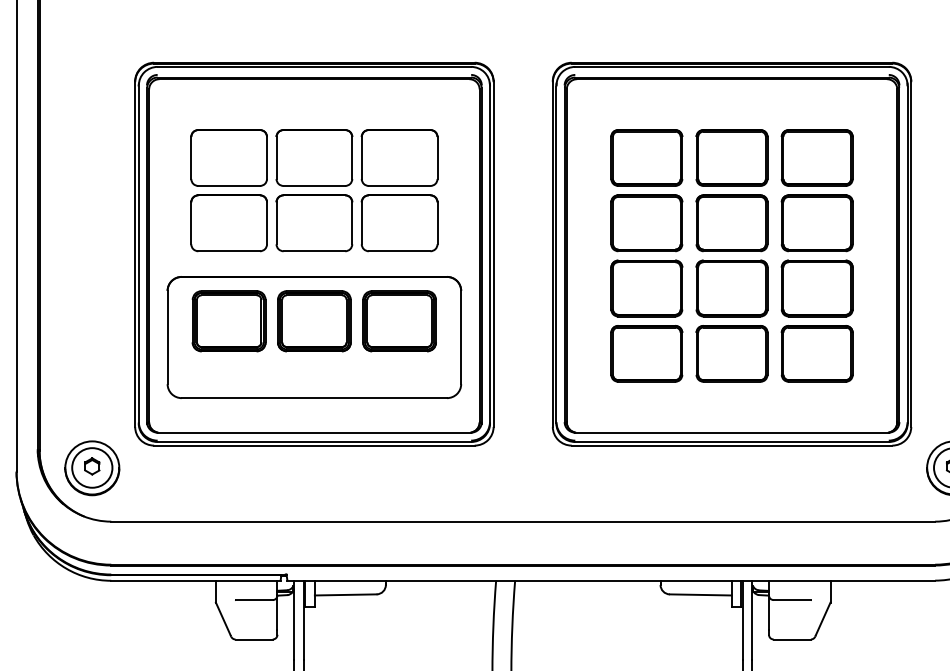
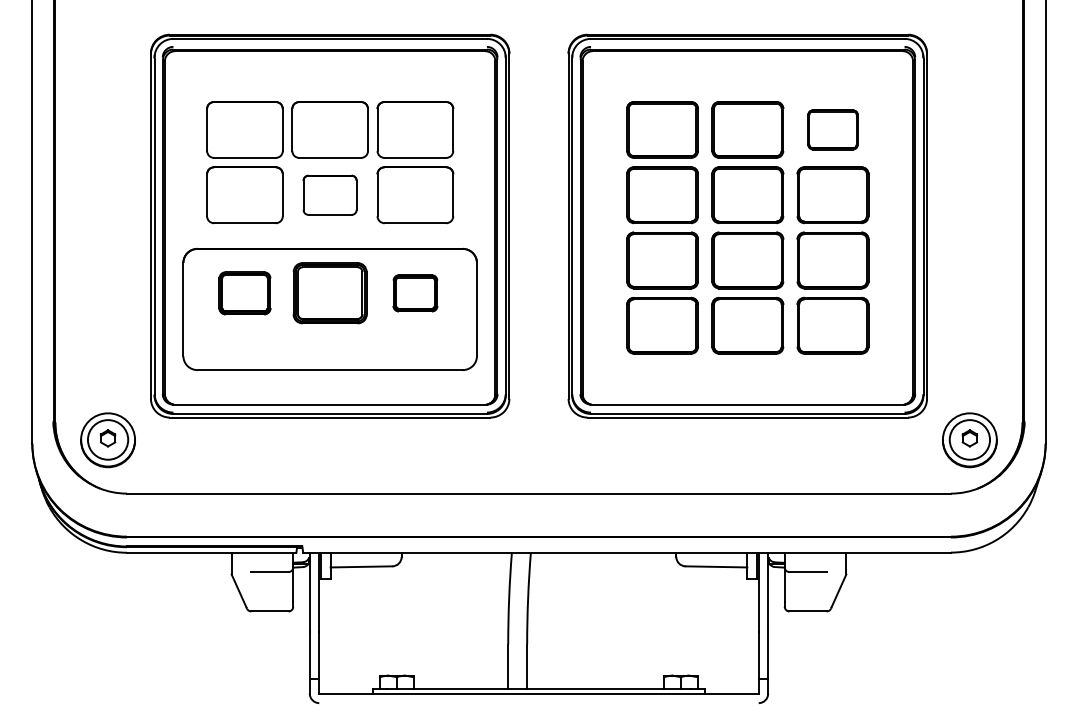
part: (816, 157) -> (832, 129), size x0.7
part: (313, 223) -> (329, 195), size x0.7
part: (228, 321) -> (244, 293), size x0.7
part: (399, 321) -> (415, 293), size x0.6

